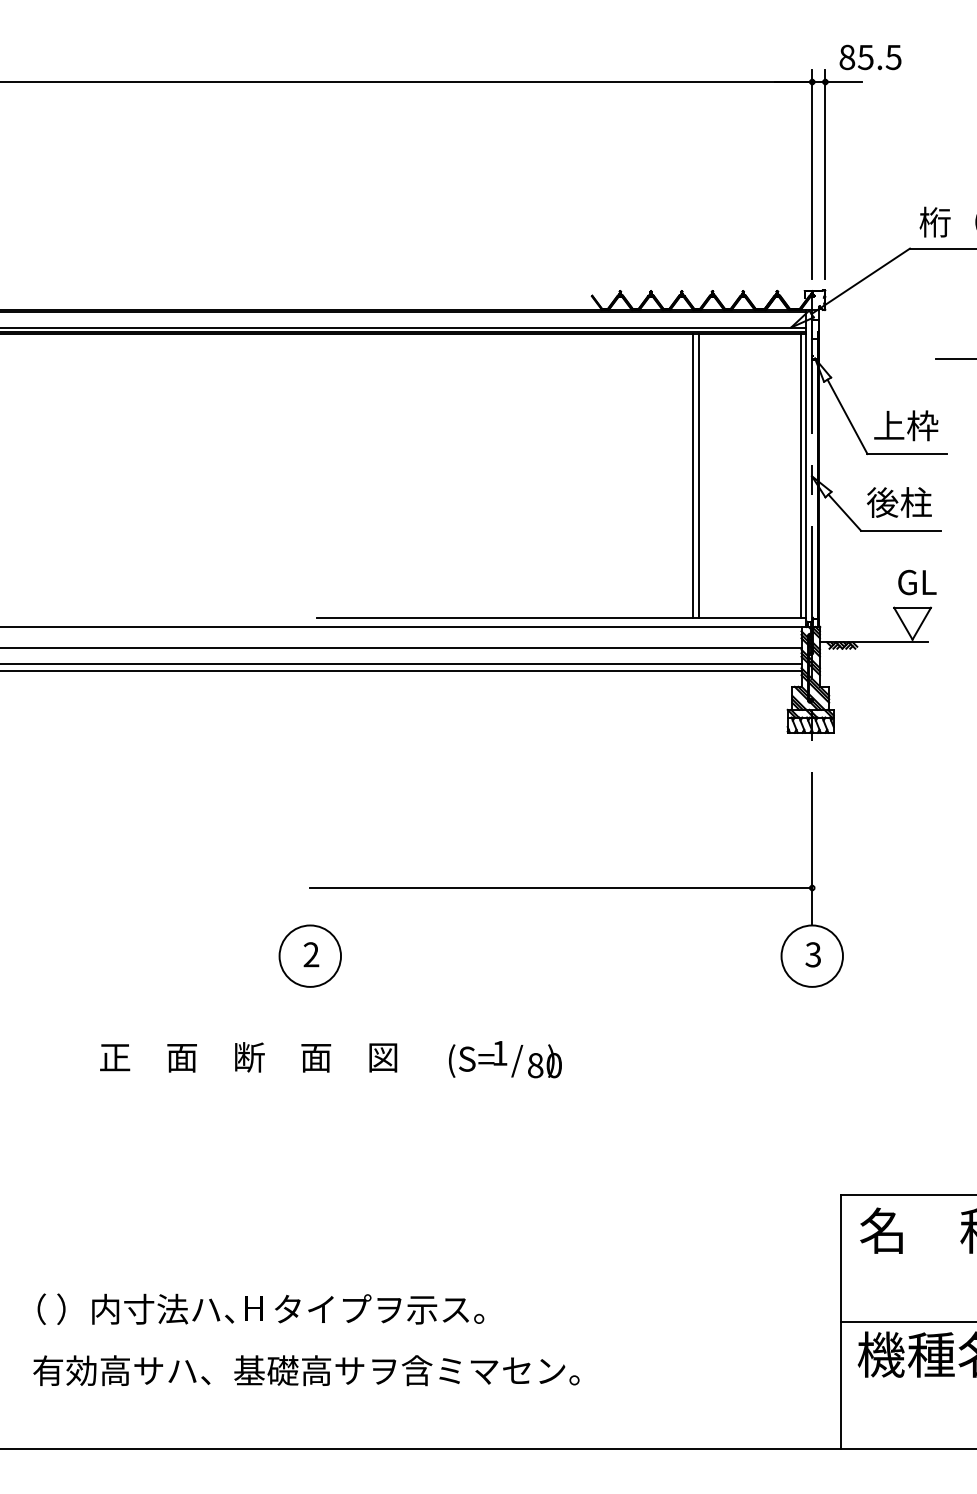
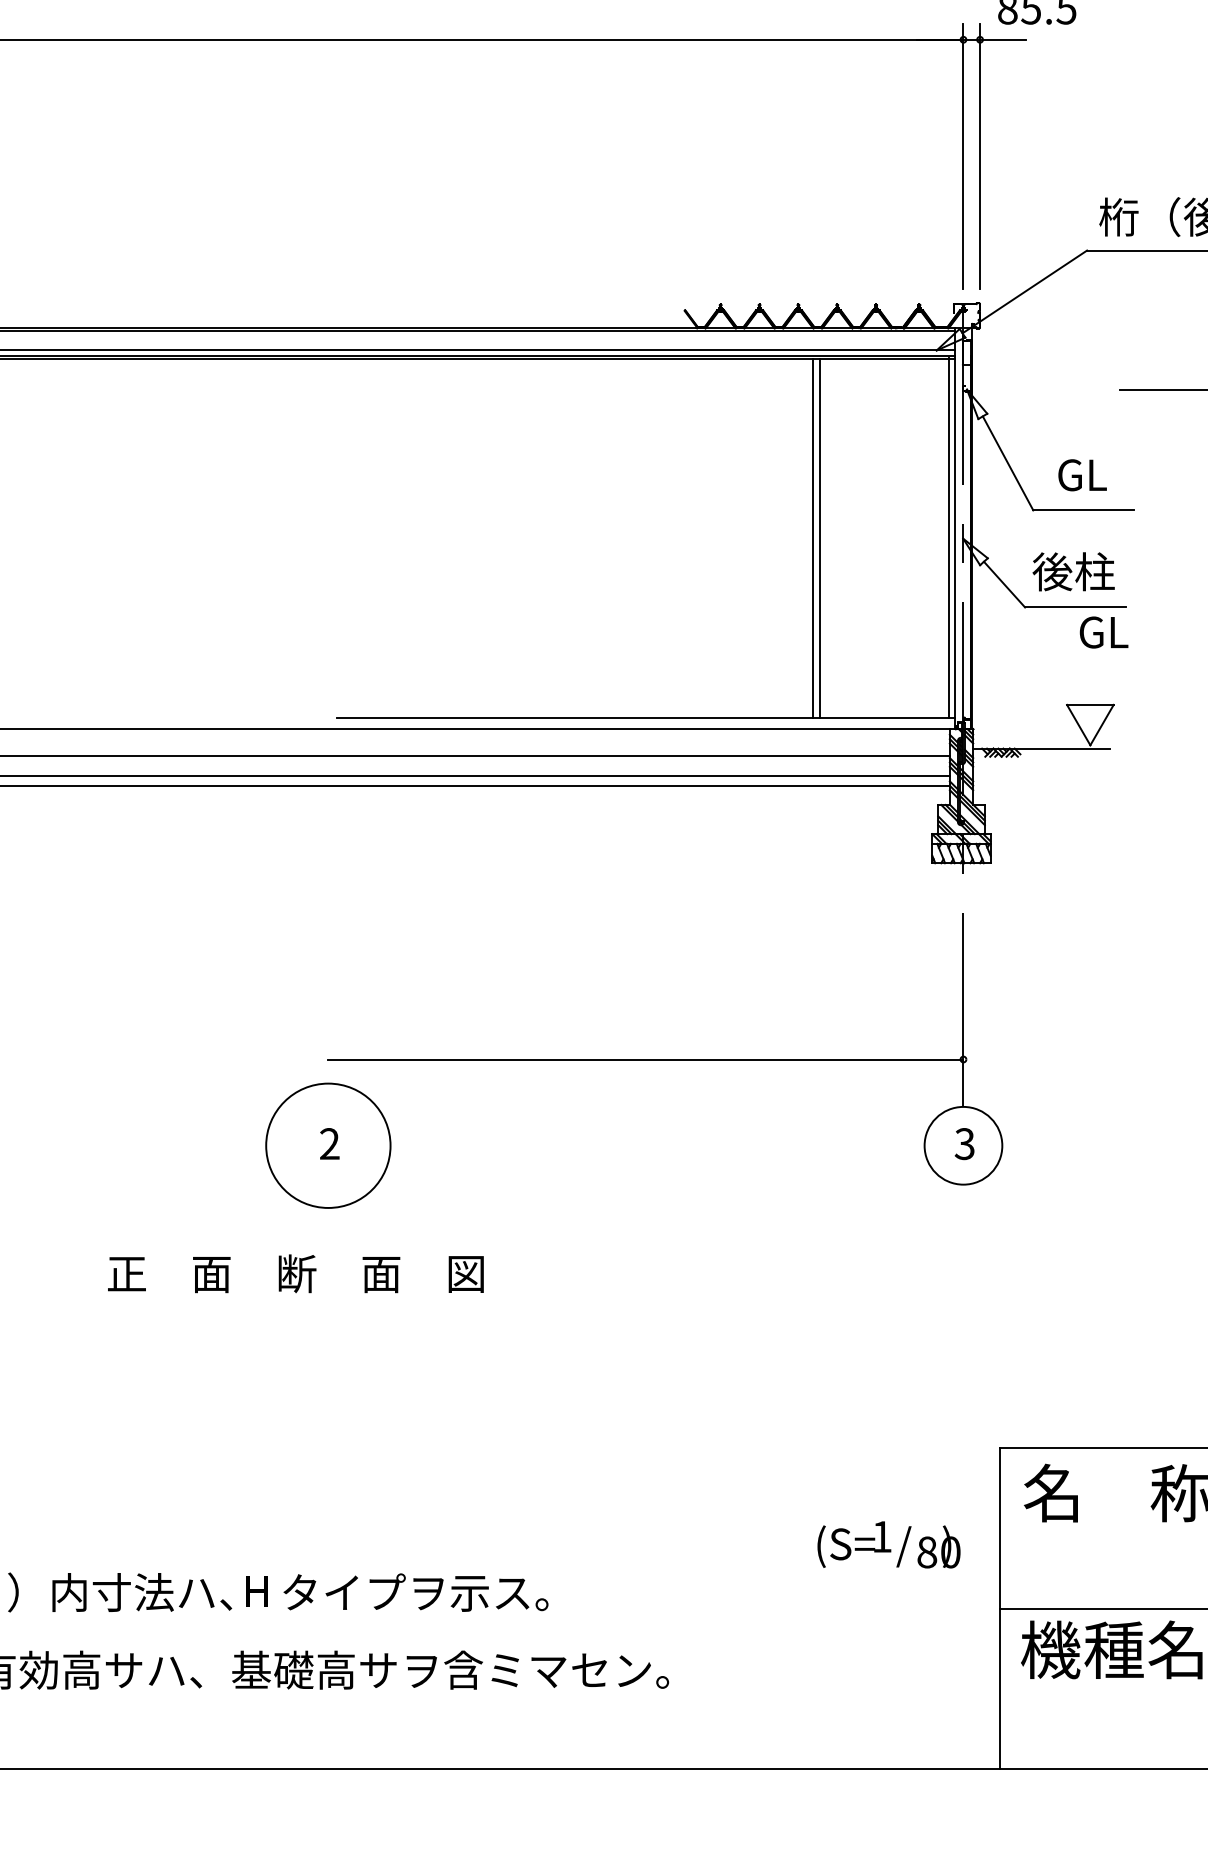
text: (906, 425) -> (1082, 474), 上枠 -> GL
text: (917, 582) -> (1104, 632), moved
circle: (310, 955) -> (328, 1144), size x1.6
text: (248, 1057) -> (295, 1273), moved
text: (505, 1059) -> (889, 1544), moved

